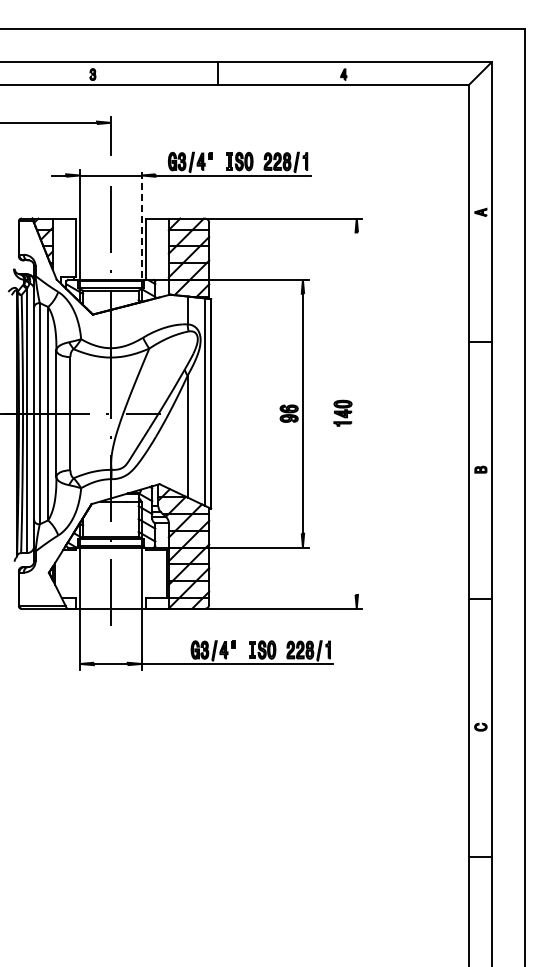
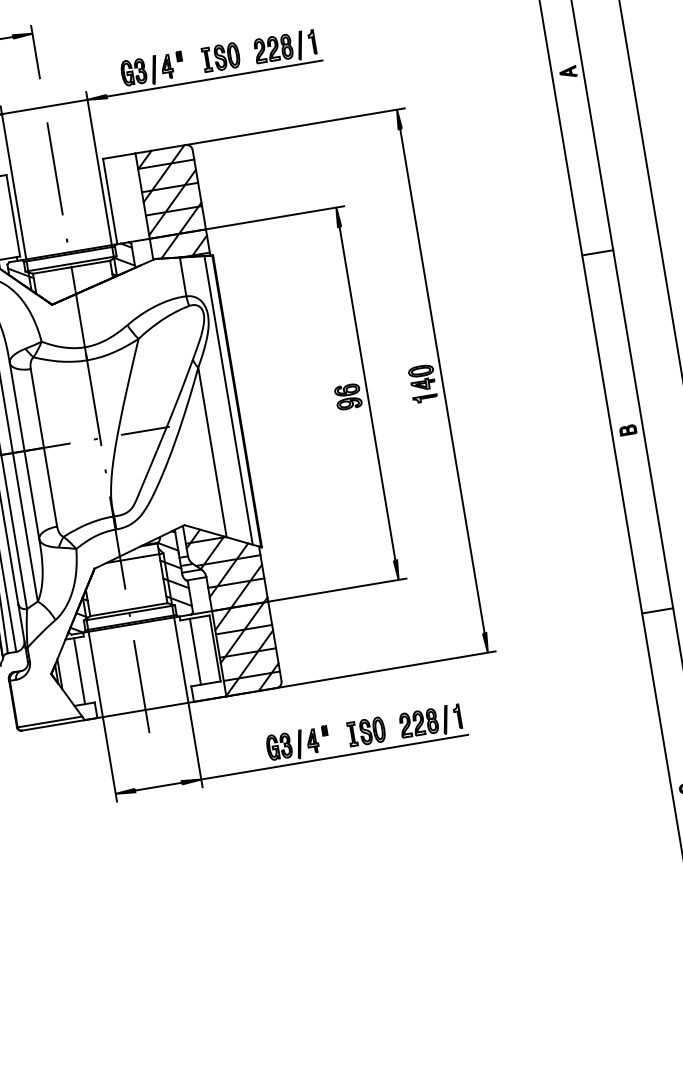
line: (141, 229) -> (99, 174), dashed -> solid
line: (356, 413) -> (442, 380), added
line: (69, 573) -> (79, 670), added
line: (152, 573) -> (195, 651), added

